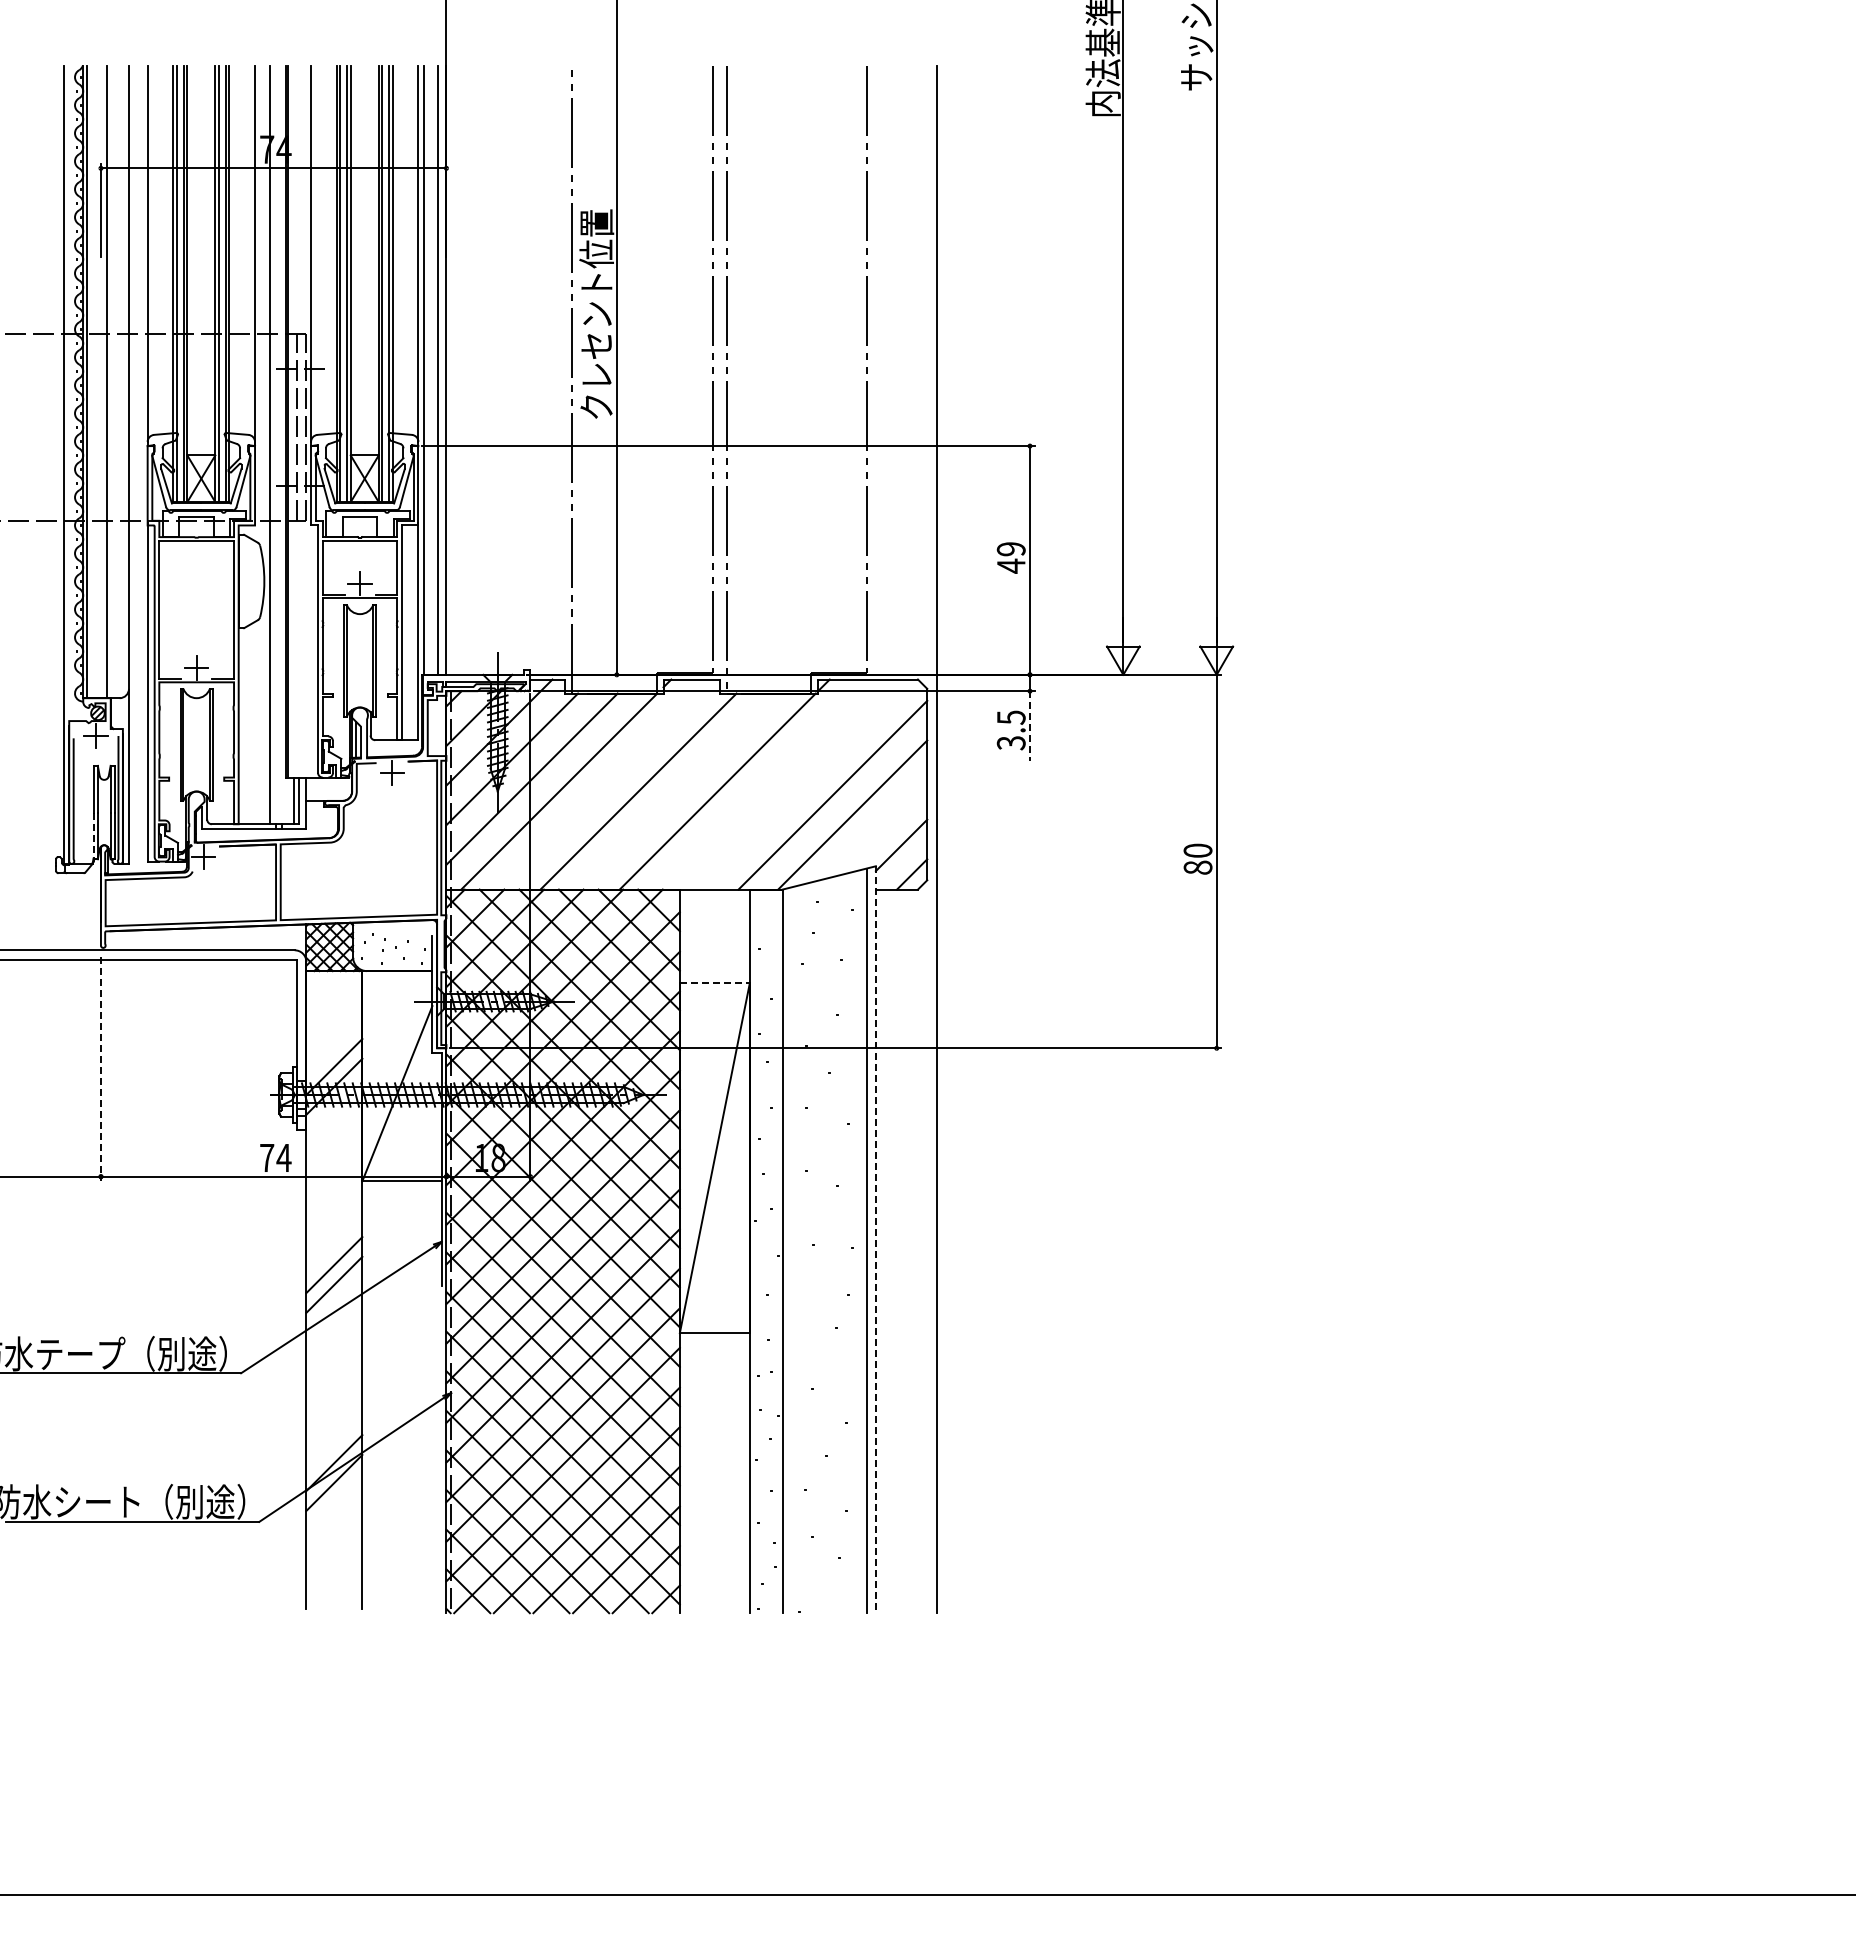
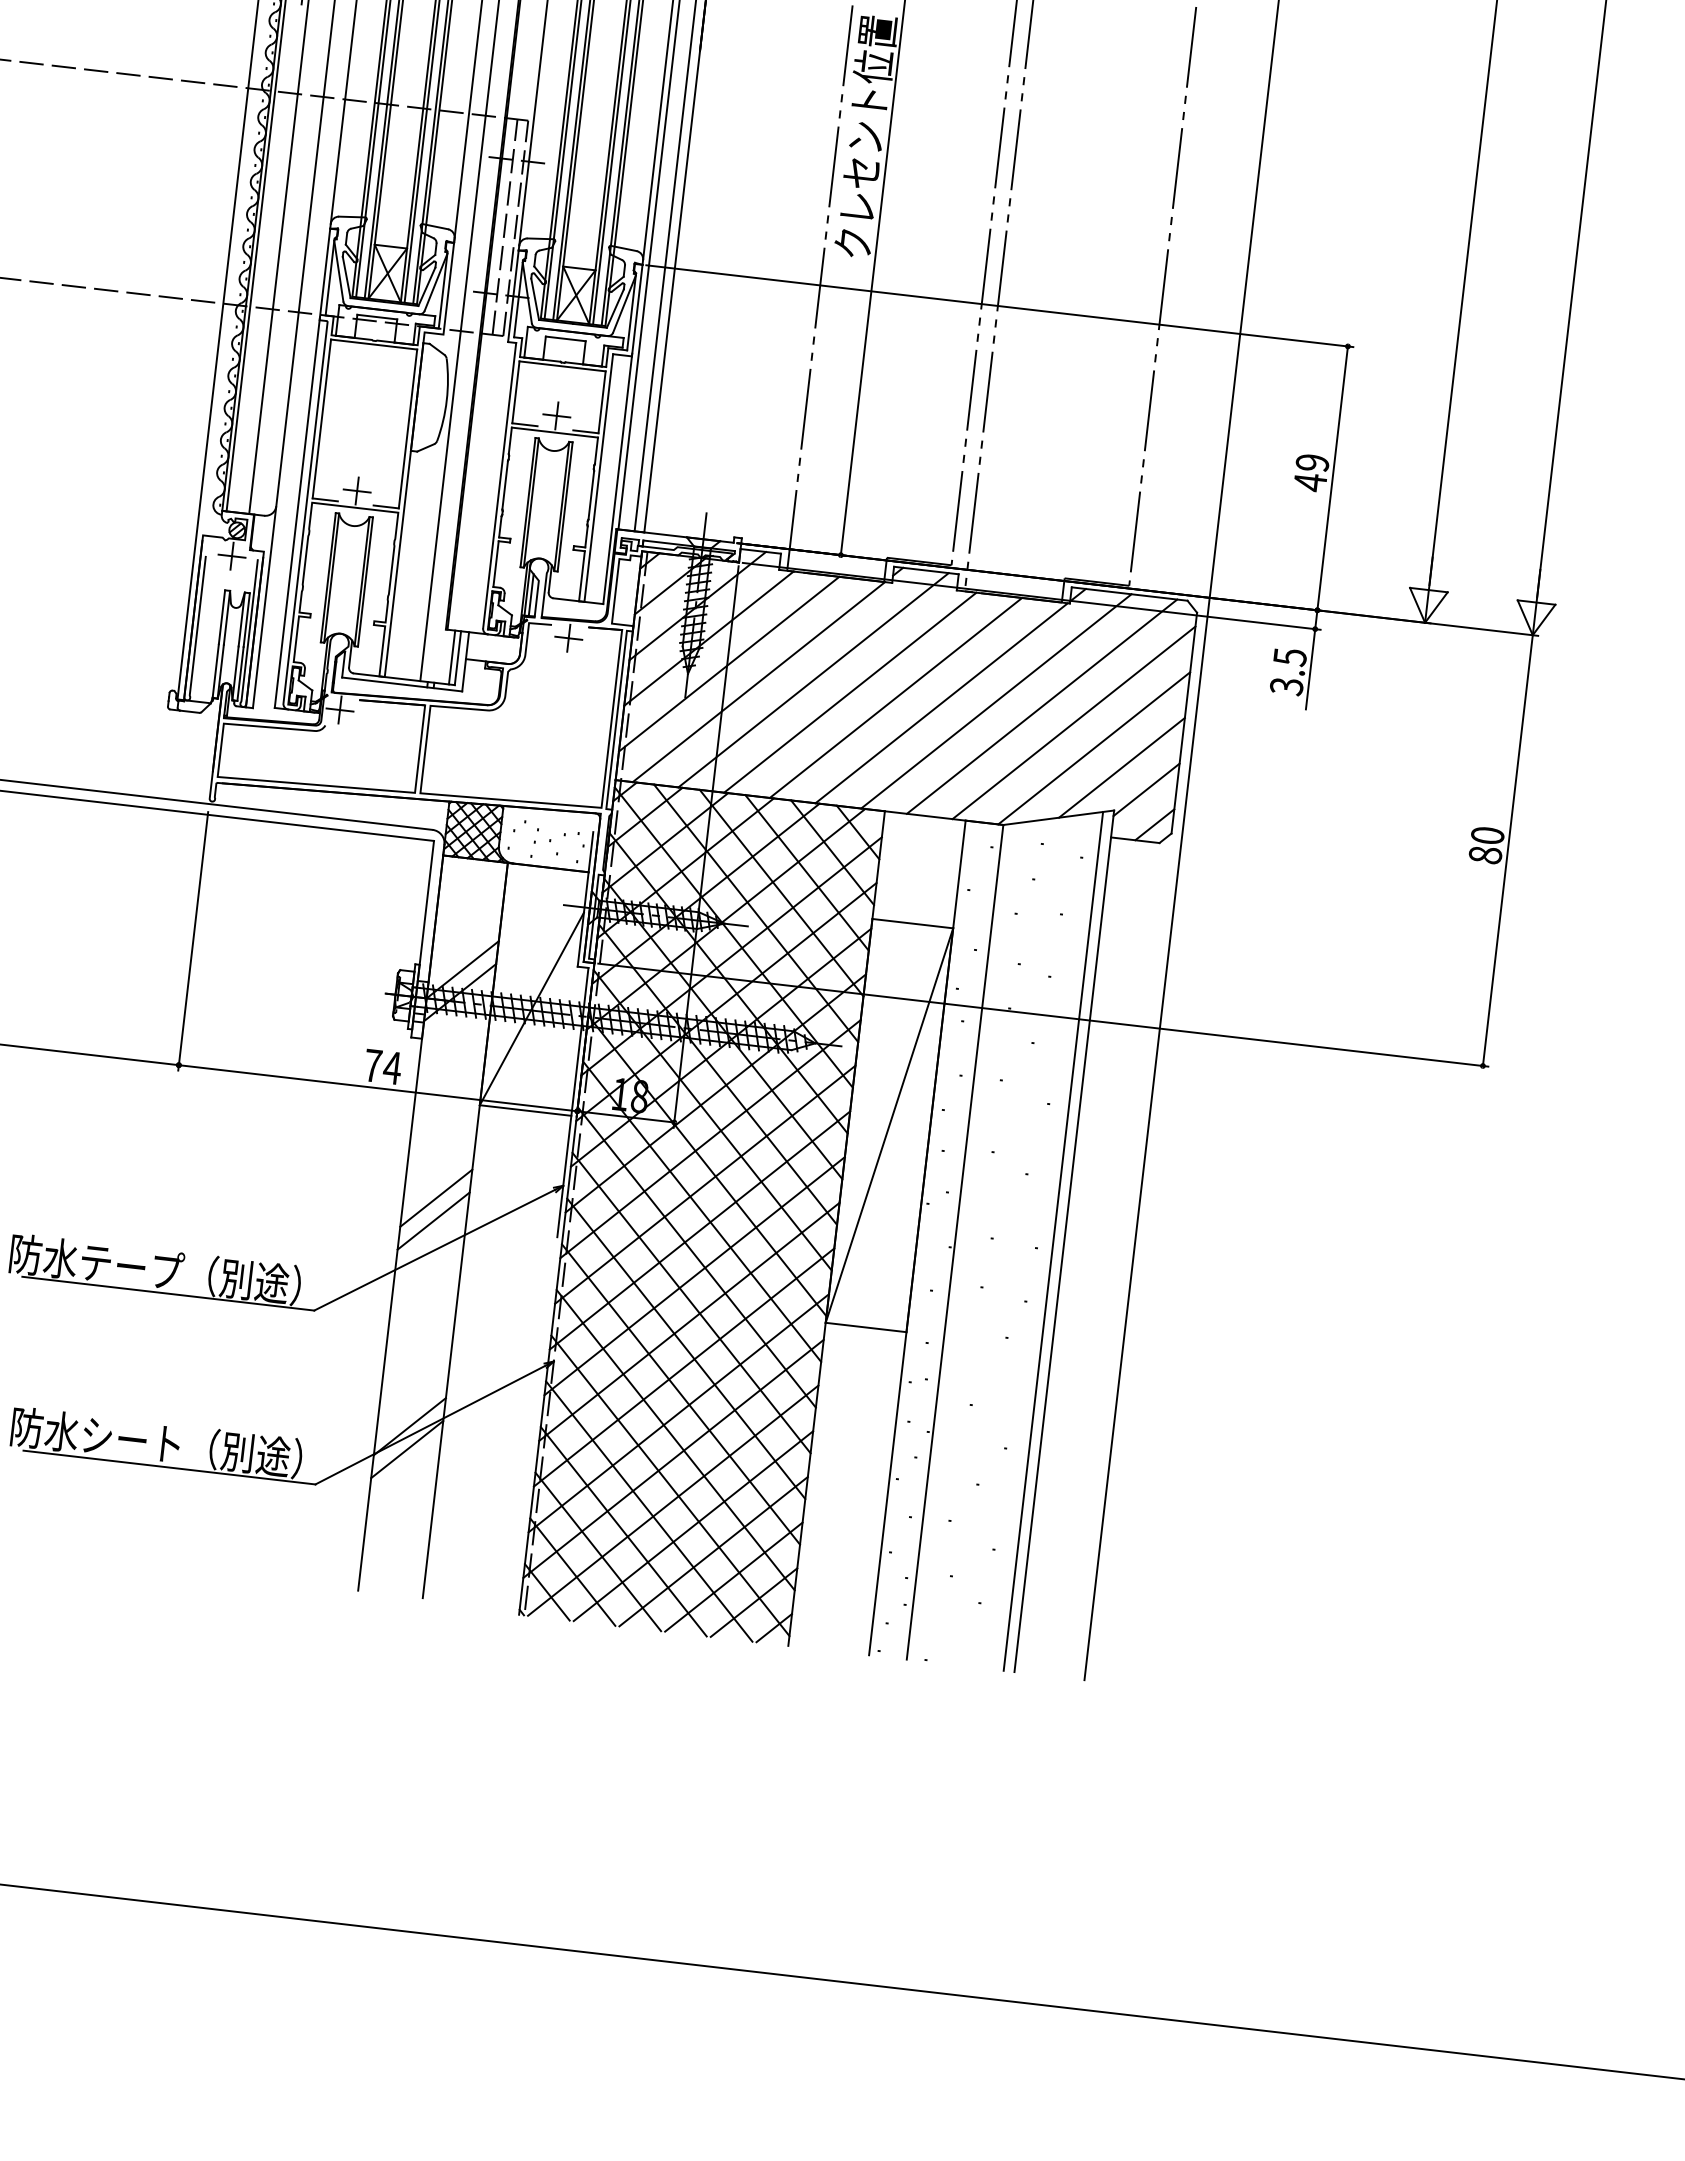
line: (1029, 725) -> (1310, 668), dashed -> solid
line: (605, 784) -> (813, 680), added
line: (764, 784) -> (996, 701), added
line: (803, 784) -> (1041, 706), added
line: (678, 791) -> (896, 697), added
line: (878, 828) -> (1122, 767), added
line: (93, 836) -> (215, 671), dashed -> solid
line: (715, 982) -> (913, 923), dashed -> solid
line: (100, 1069) -> (192, 941), dashed -> solid
line: (875, 1240) -> (1063, 1242), dashed -> solid

